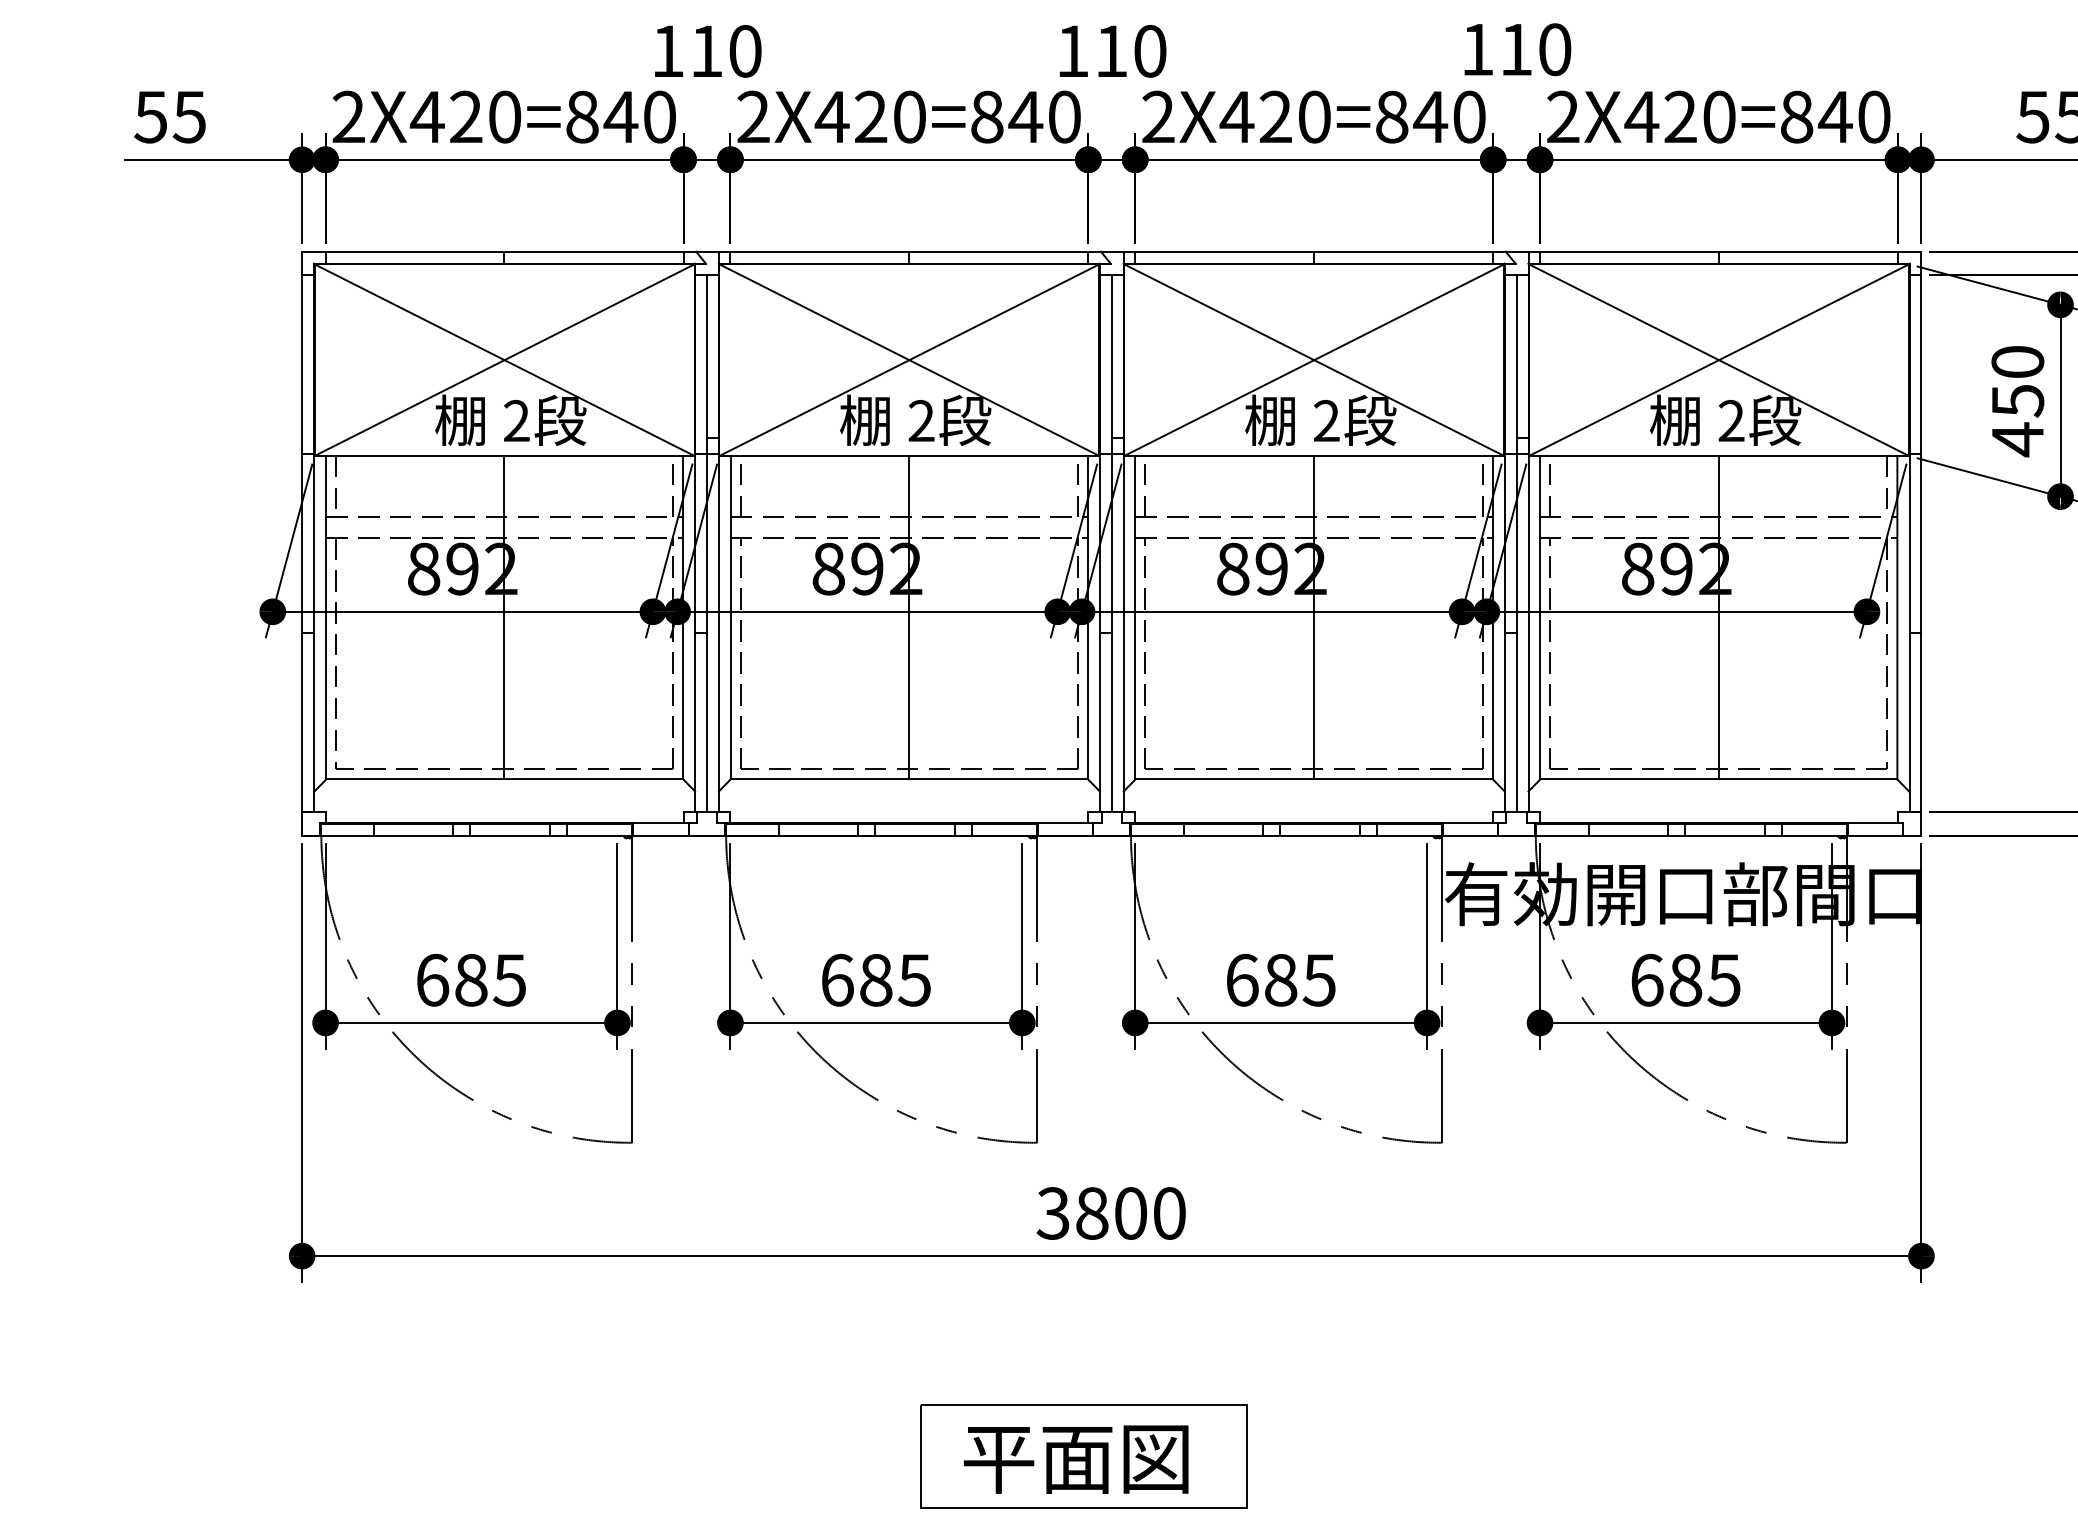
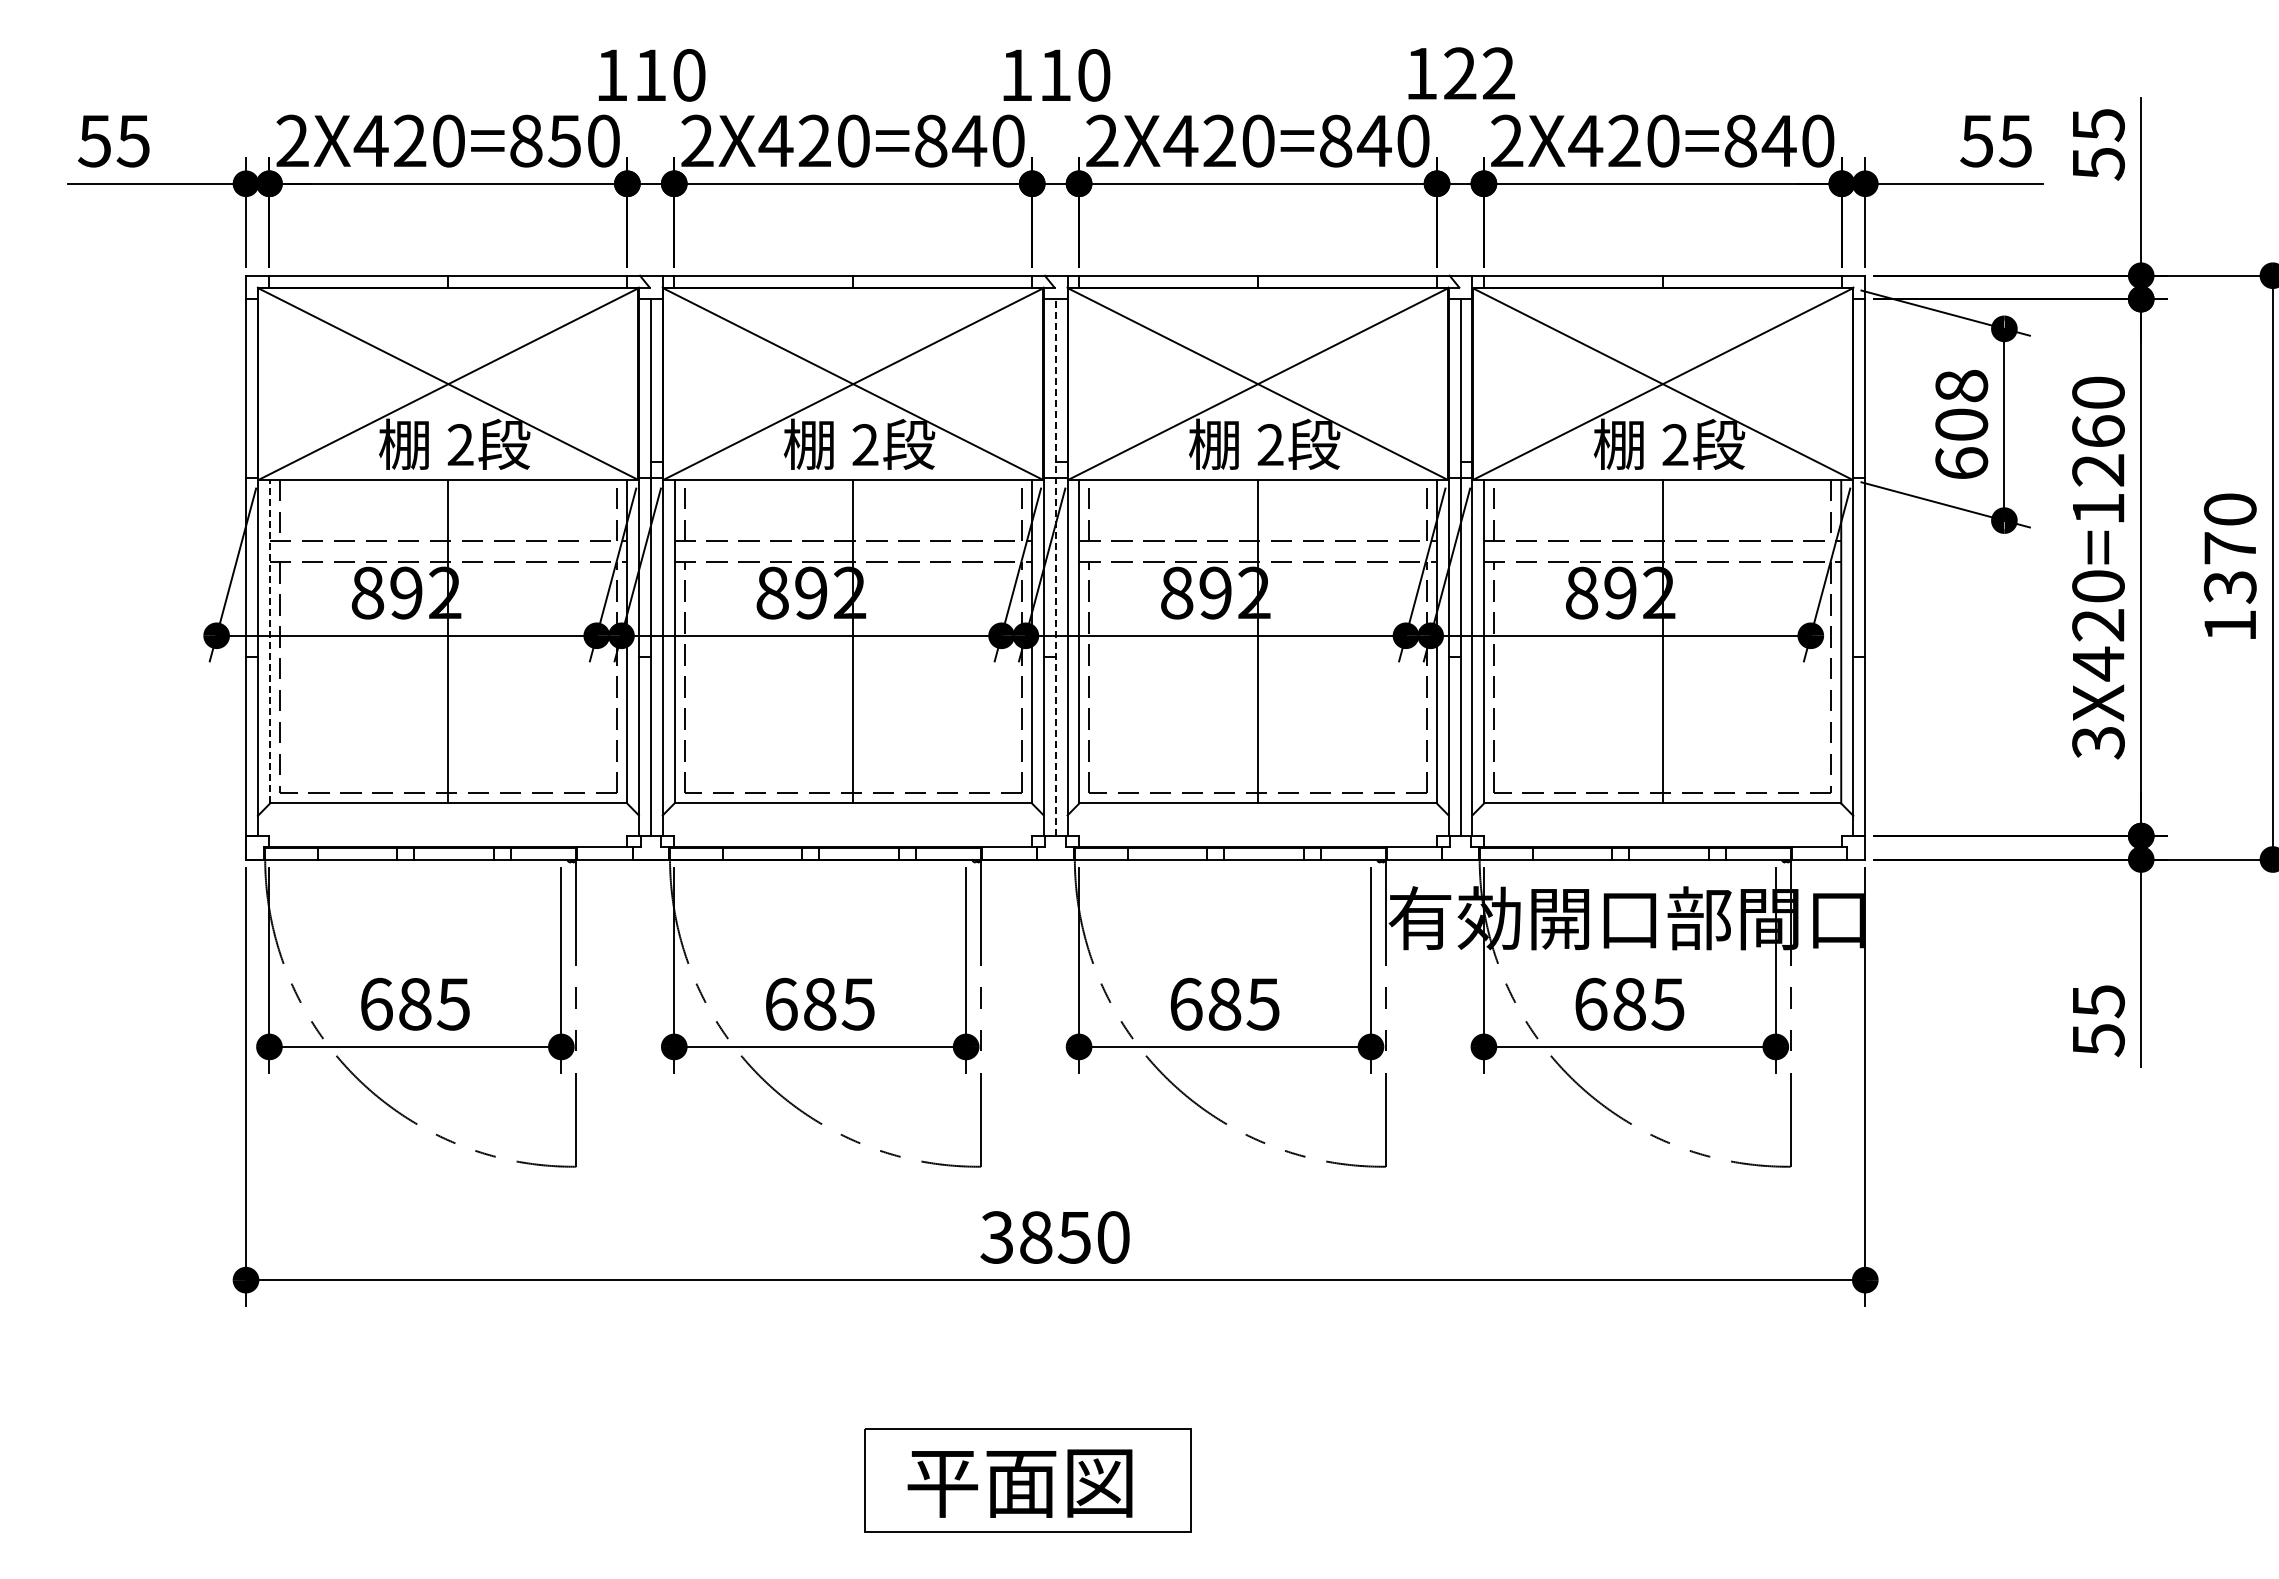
text: (1535, 49) -> (1479, 73), 110 -> 122
text: (620, 117) -> (564, 141), 2X420=840 -> 2X420=850
text: (2017, 401) -> (1961, 425), 450 -> 608
line: (1111, 543) -> (1055, 567), solid -> dashed
line: (326, 617) -> (270, 641), solid -> dashed
text: (1129, 1213) -> (1073, 1237), 3800 -> 3850

